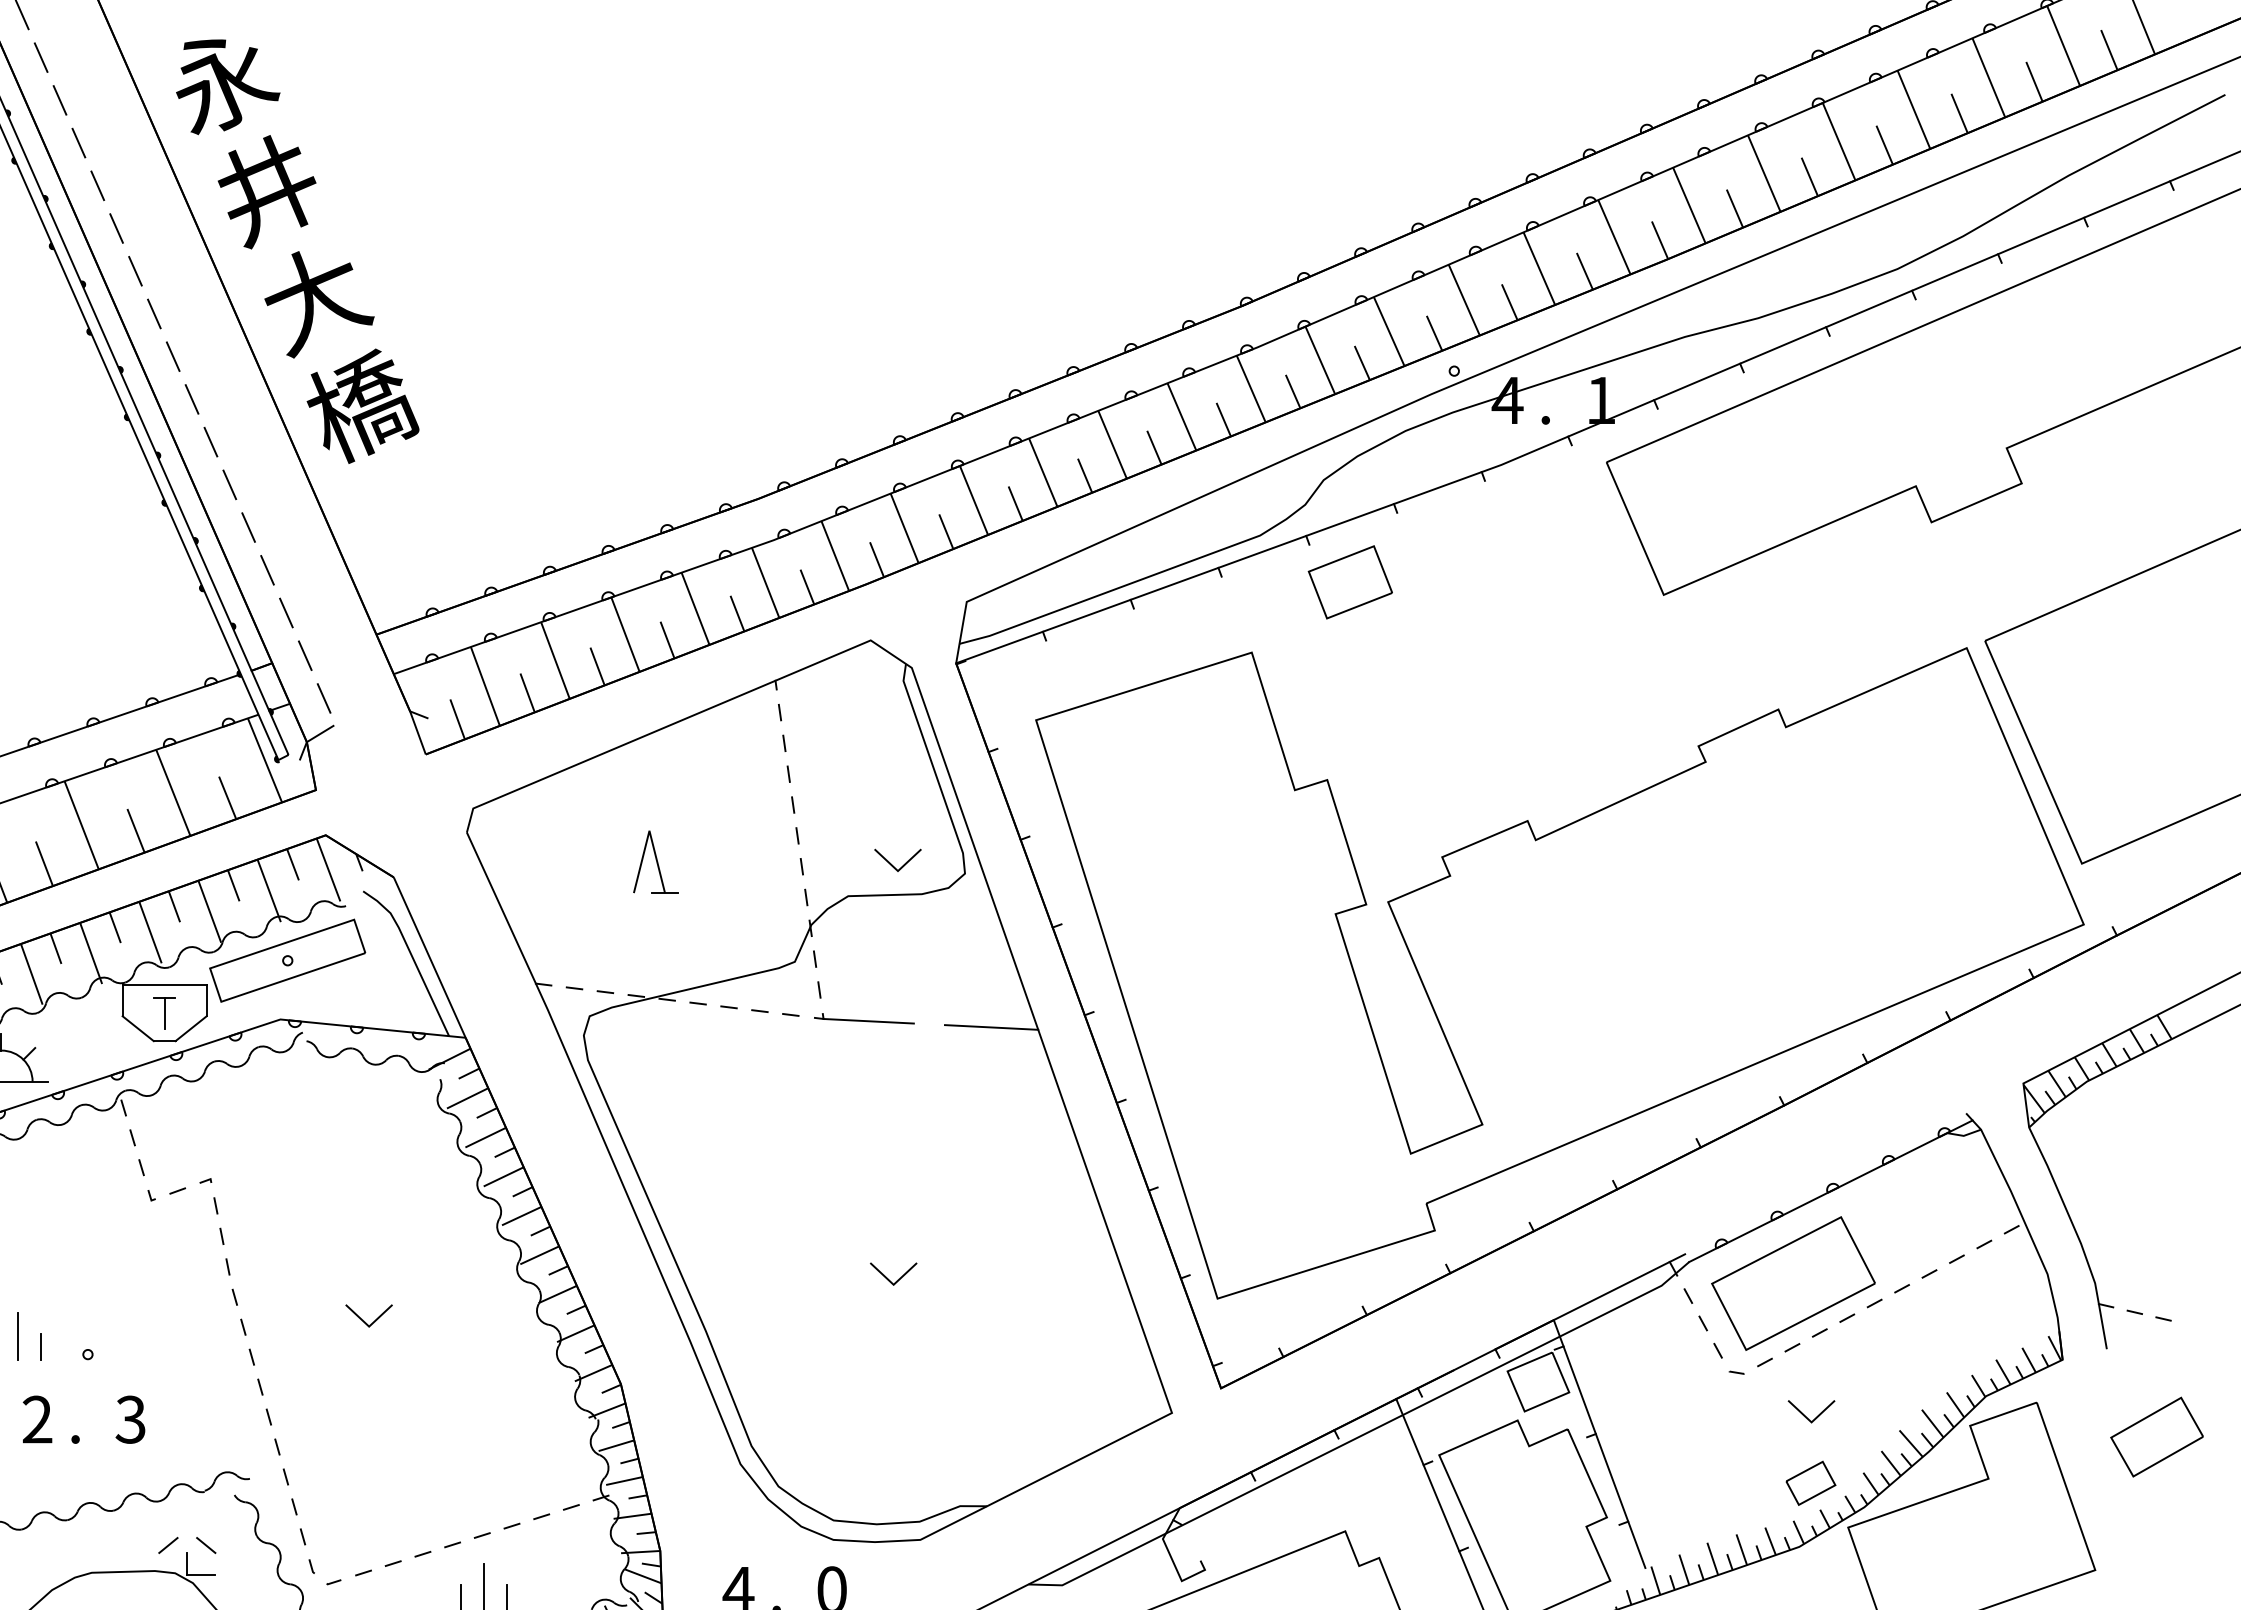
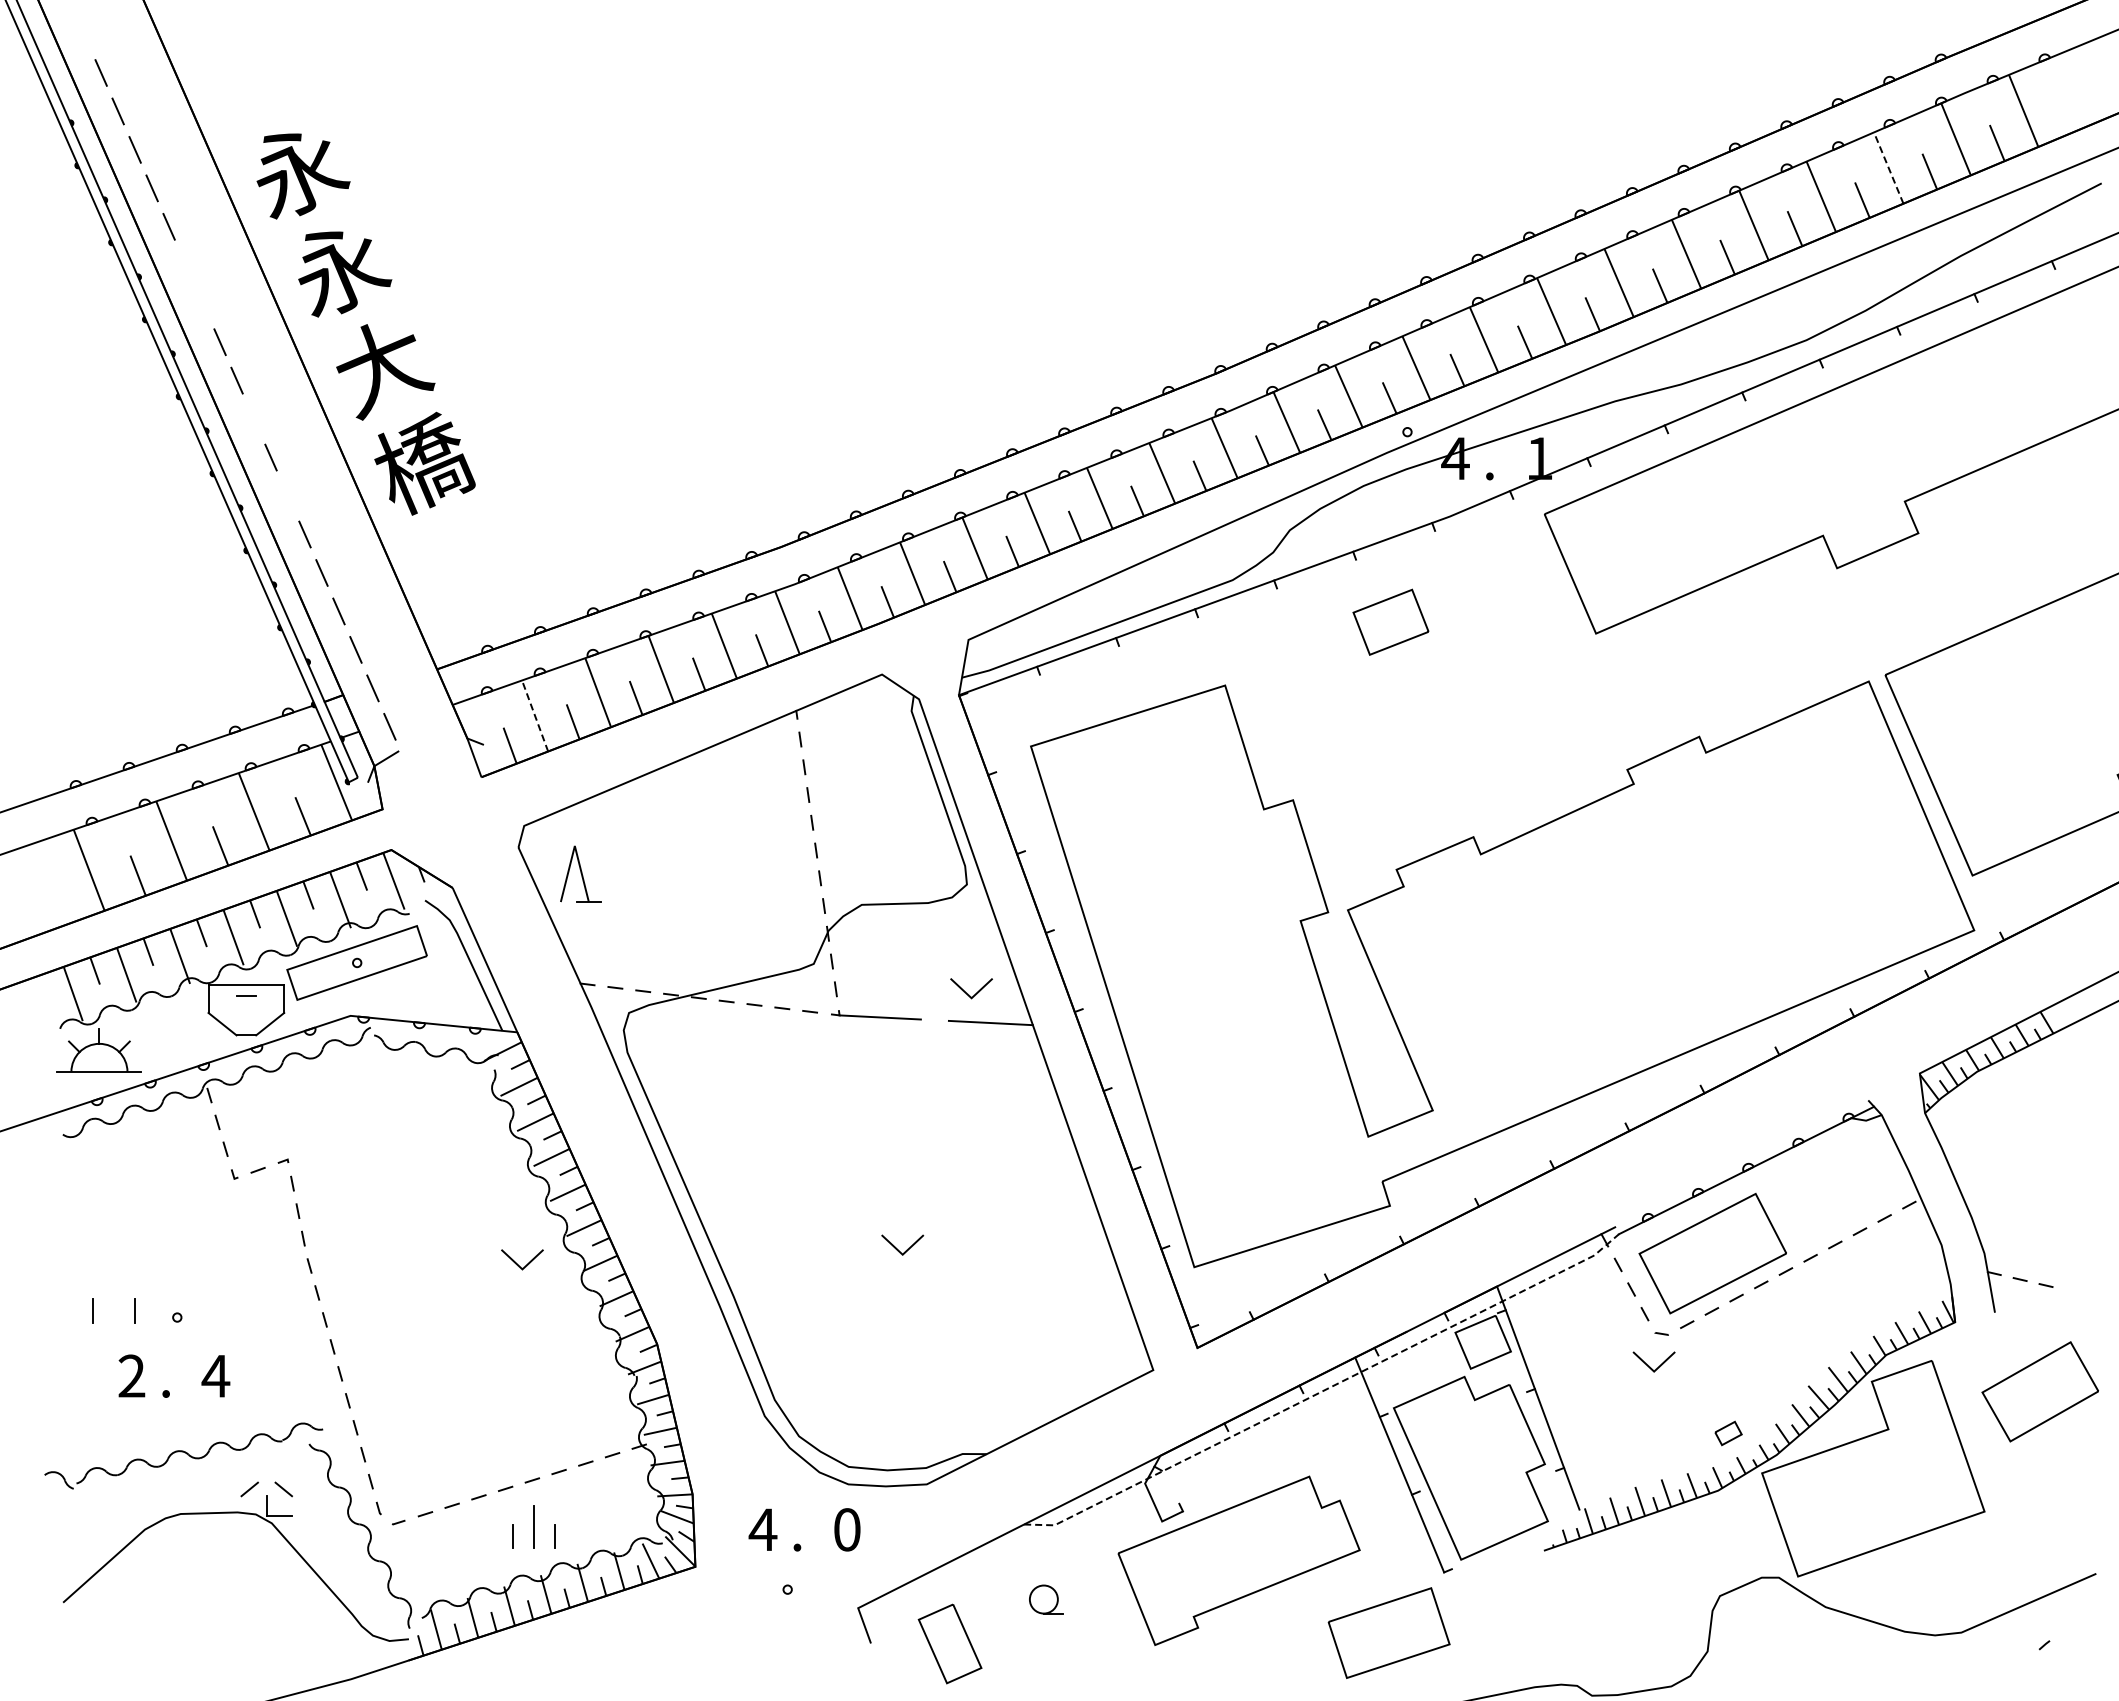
line: (1988, 78) -> (1888, 168), solid -> dashed
line: (97, 186) -> (185, 265), removed
text: (272, 191) -> (343, 270), 井 -> 永
line: (115, 228) -> (202, 303), removed
line: (172, 355) -> (253, 418), removed
line: (210, 441) -> (287, 495), removed
part: (1349, 581) -> (1390, 621), moved
line: (485, 686) -> (535, 716), solid -> dashed
part: (655, 861) -> (580, 873), moved
line: (895, 866) -> (969, 994), moved
line: (164, 1013) -> (246, 1010), removed
line: (363, 1320) -> (517, 1263), moved
line: (18, 1336) -> (114, 1301), removed
line: (1806, 1415) -> (1649, 1365), moved
text: (130, 1418) -> (215, 1375), 3 -> 4
line: (1363, 1435) -> (1325, 1390), solid -> dashed
part: (2156, 1436) -> (2039, 1391), size x1.4
part: (1810, 1483) -> (1728, 1433), size x0.6

